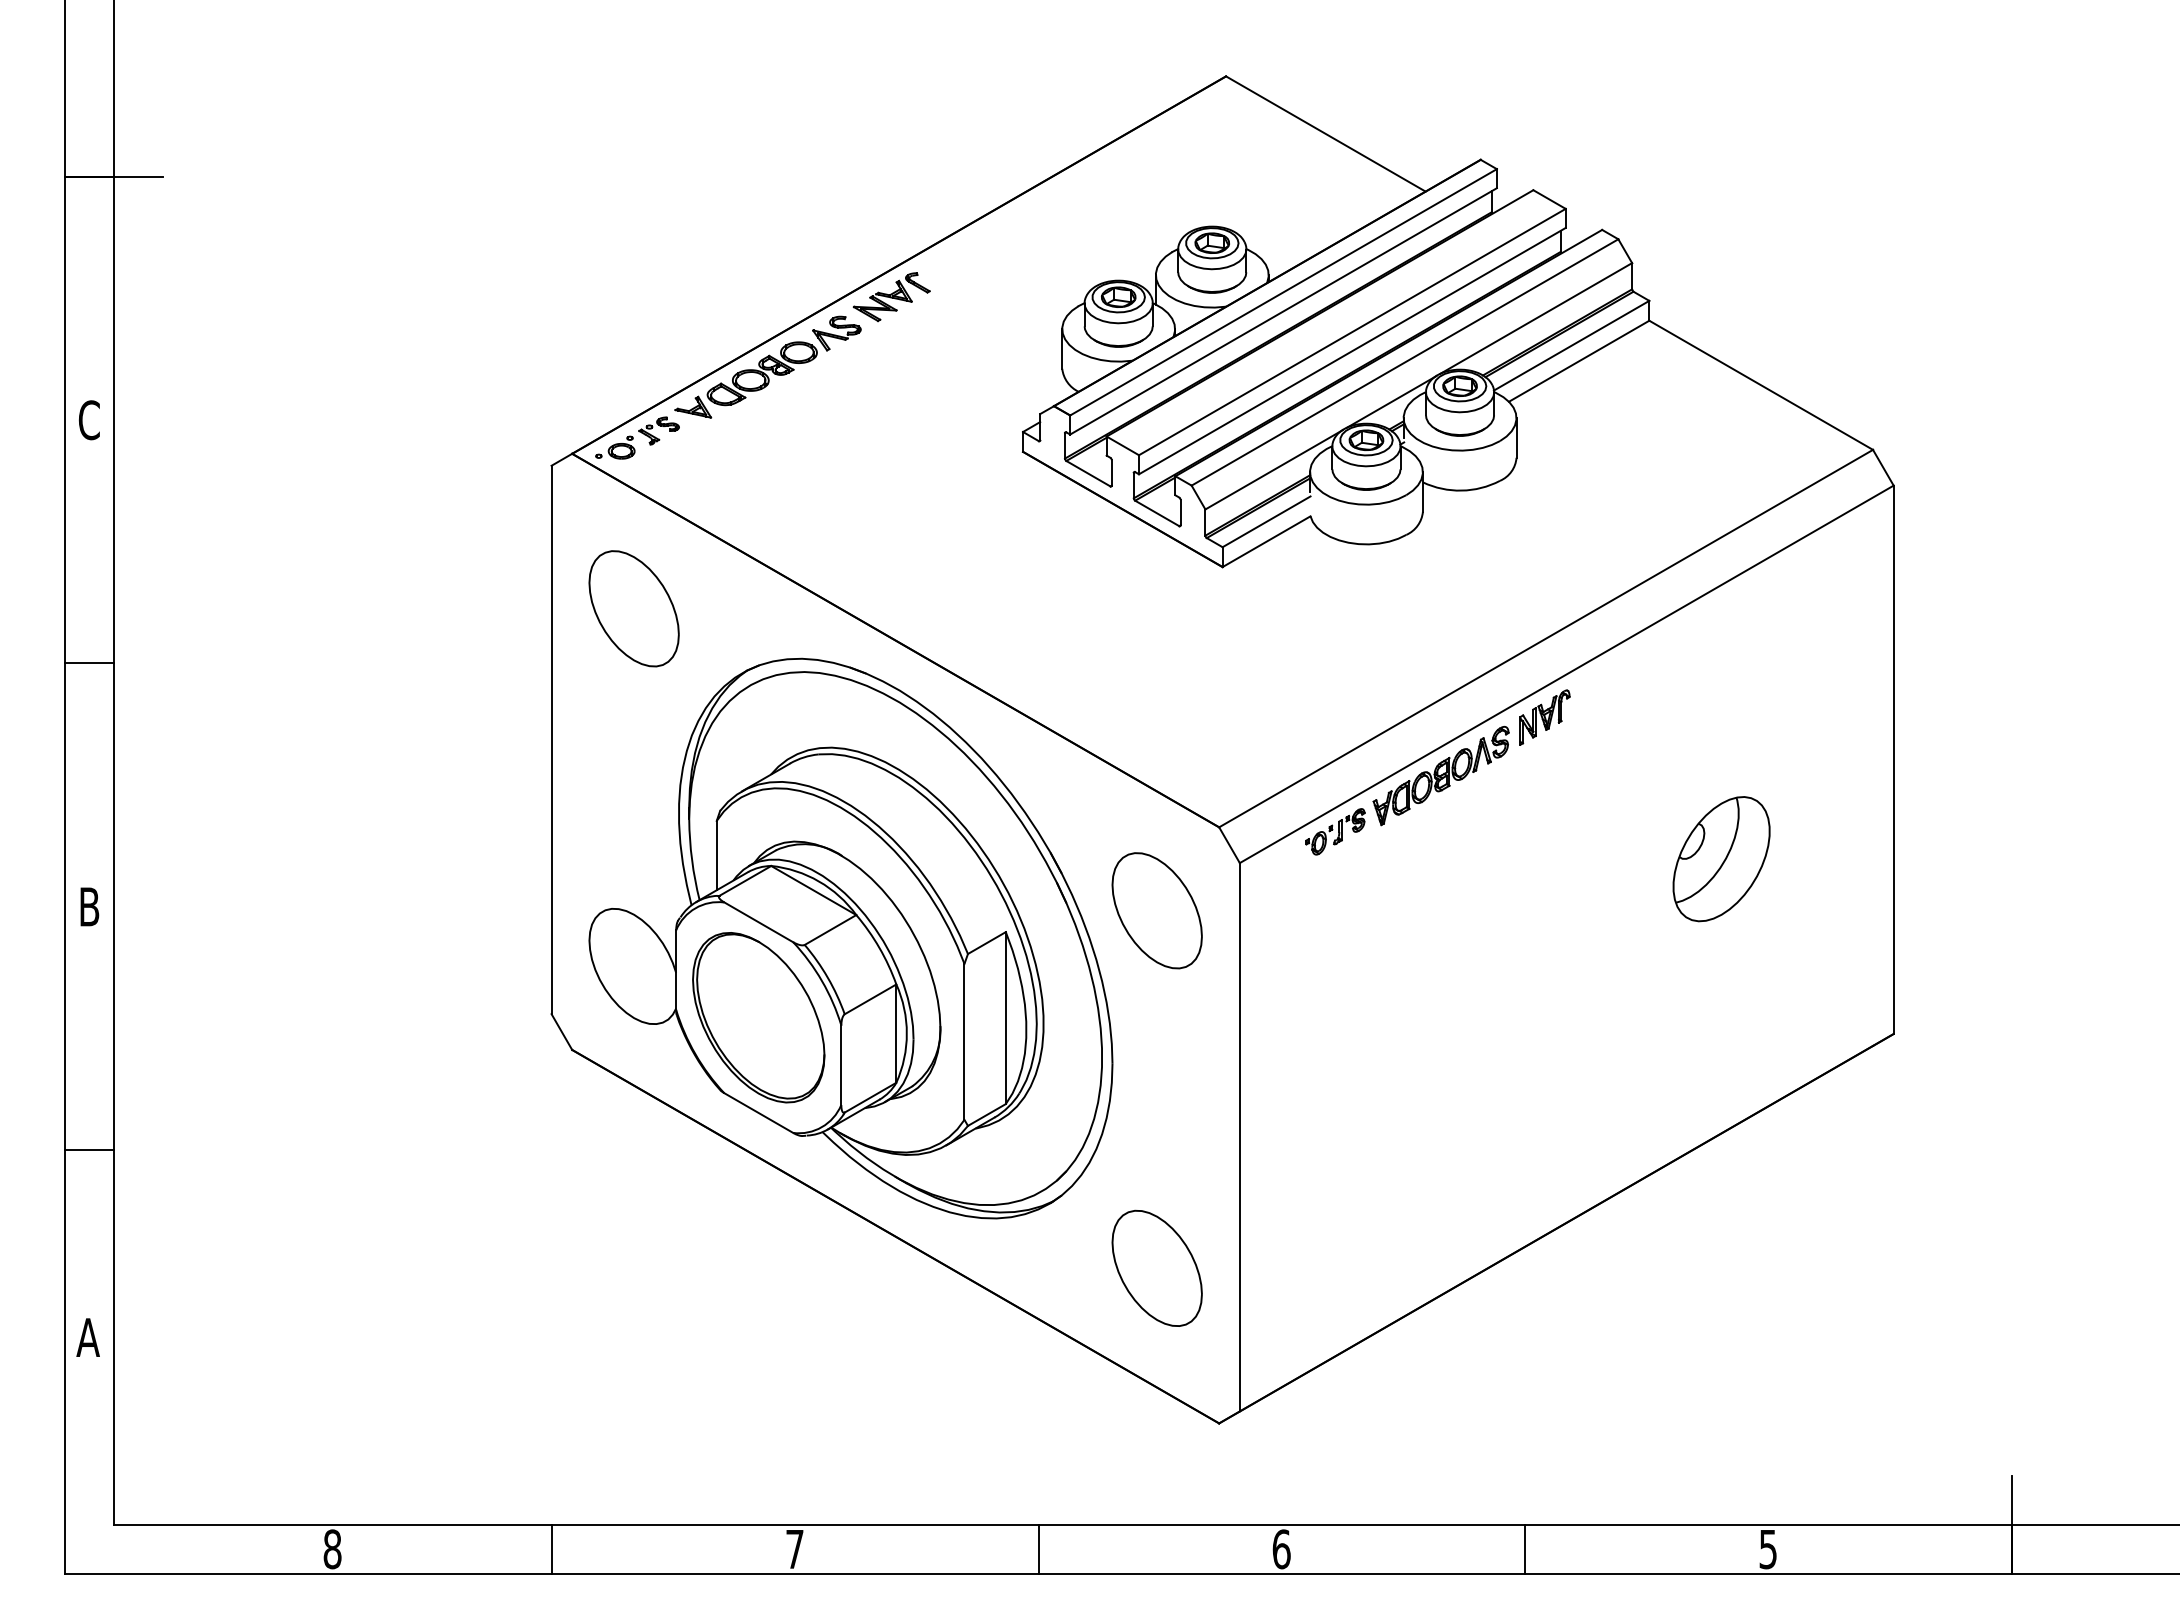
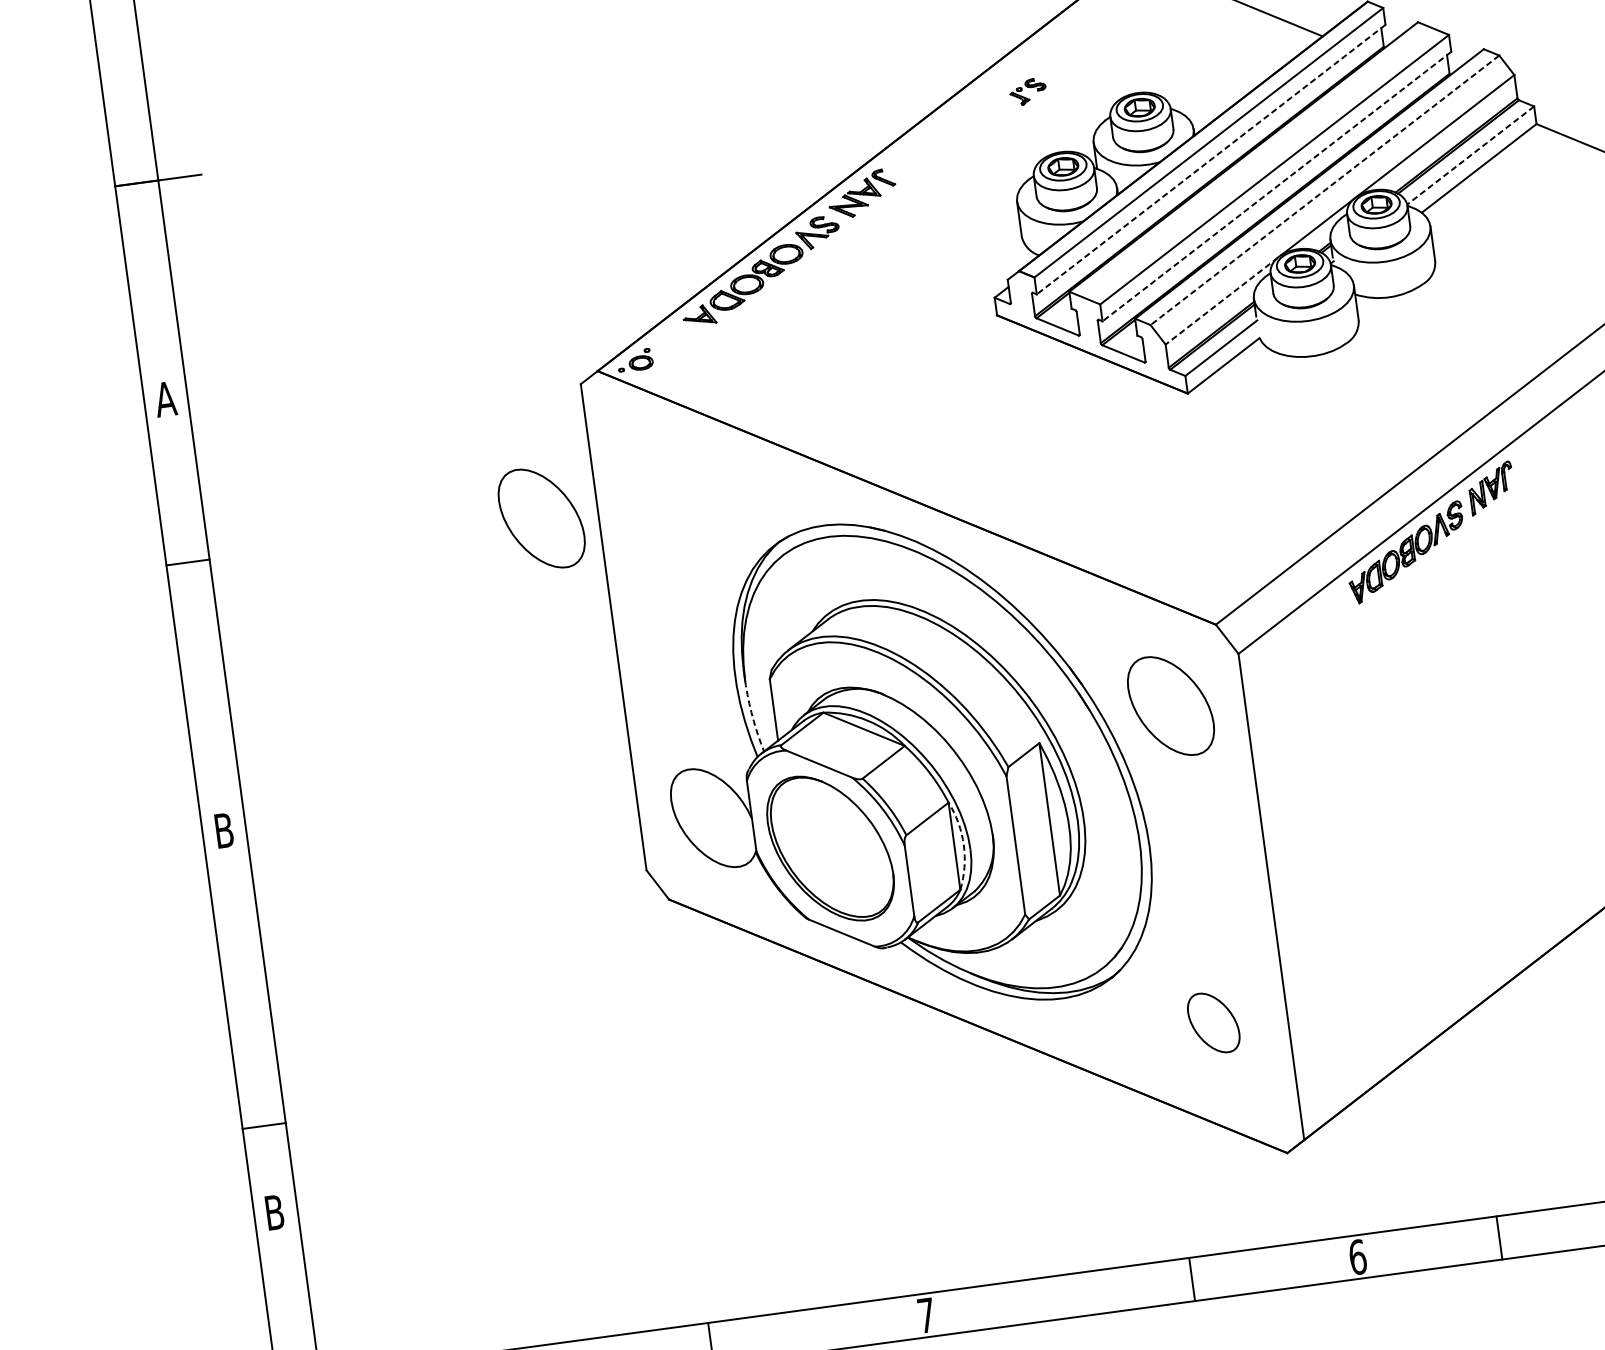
line: (1283, 311) -> (1211, 159), solid -> dashed
line: (1571, 345) -> (1470, 155), solid -> dashed
line: (1351, 351) -> (1276, 187), solid -> dashed
line: (1404, 362) -> (1324, 190), solid -> dashed
text: (89, 420) -> (165, 399), C -> A
part: (658, 430) -> (1027, 91), moved
line: (1273, 470) -> (1221, 301), solid -> dashed
part: (633, 608) -> (541, 518), moved
line: (89, 663) -> (187, 562), moved
part: (1335, 831) -> (1319, 614), removed
arc: (692, 860) -> (753, 717), solid -> dashed
arc: (906, 1033) -> (963, 844), solid -> dashed
line: (89, 1150) -> (264, 1126), moved
part: (1156, 1267) -> (1213, 1022), size x0.6
text: (87, 1337) -> (273, 1212), A -> B
line: (1038, 1548) -> (1191, 1278), moved
line: (1525, 1548) -> (1499, 1237), moved

